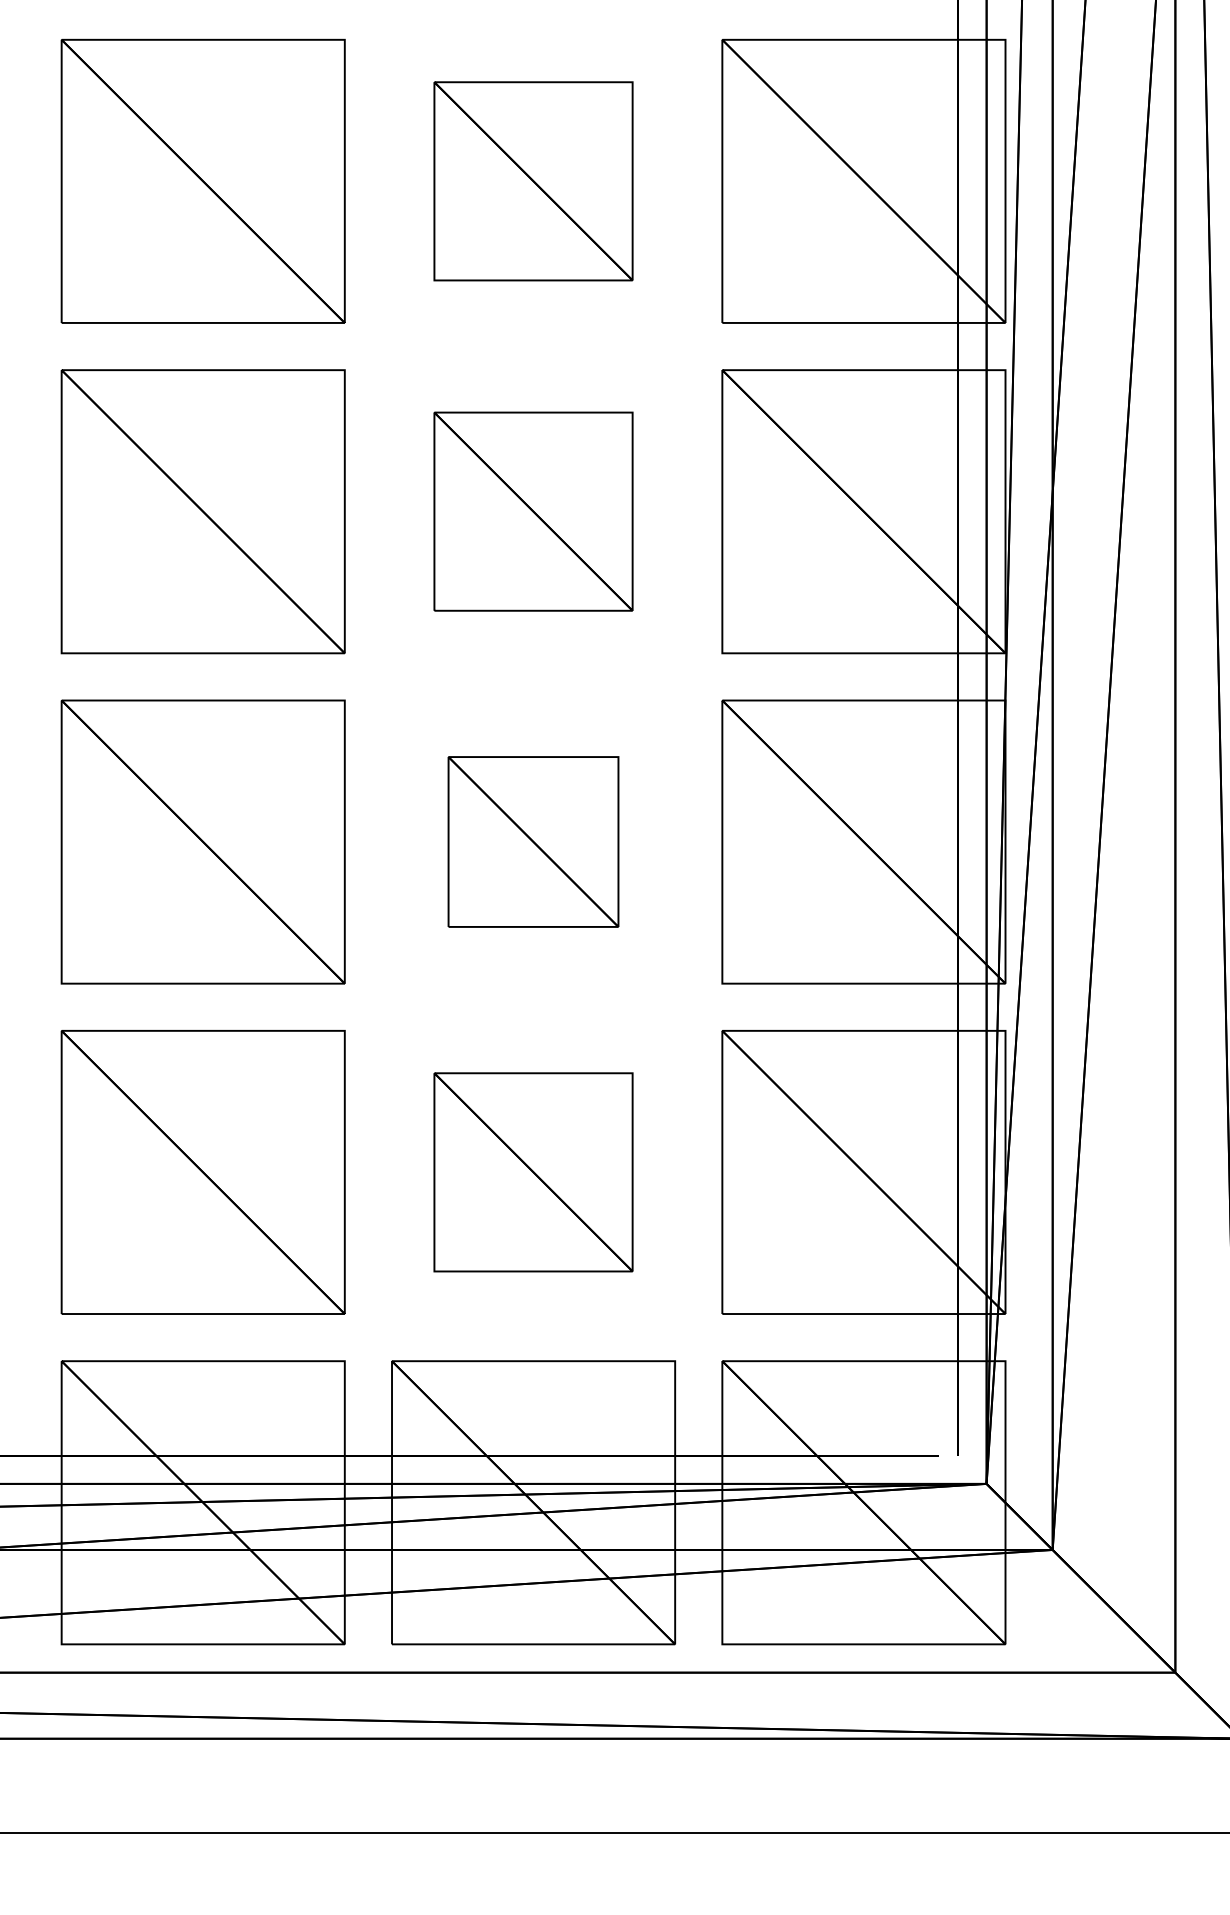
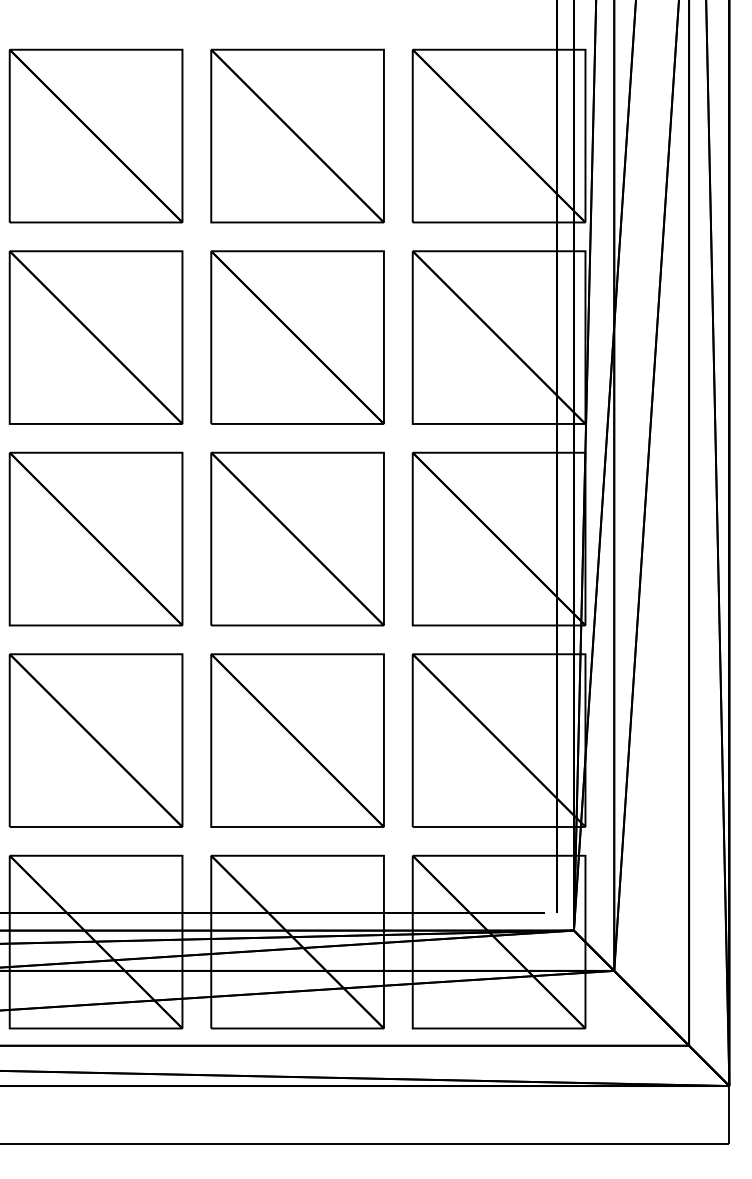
part: (533, 180) -> (297, 135), size x1.43
part: (533, 511) -> (297, 337), size x1.43
part: (533, 841) -> (297, 538), size x1.67
part: (533, 1172) -> (297, 740), size x1.43

